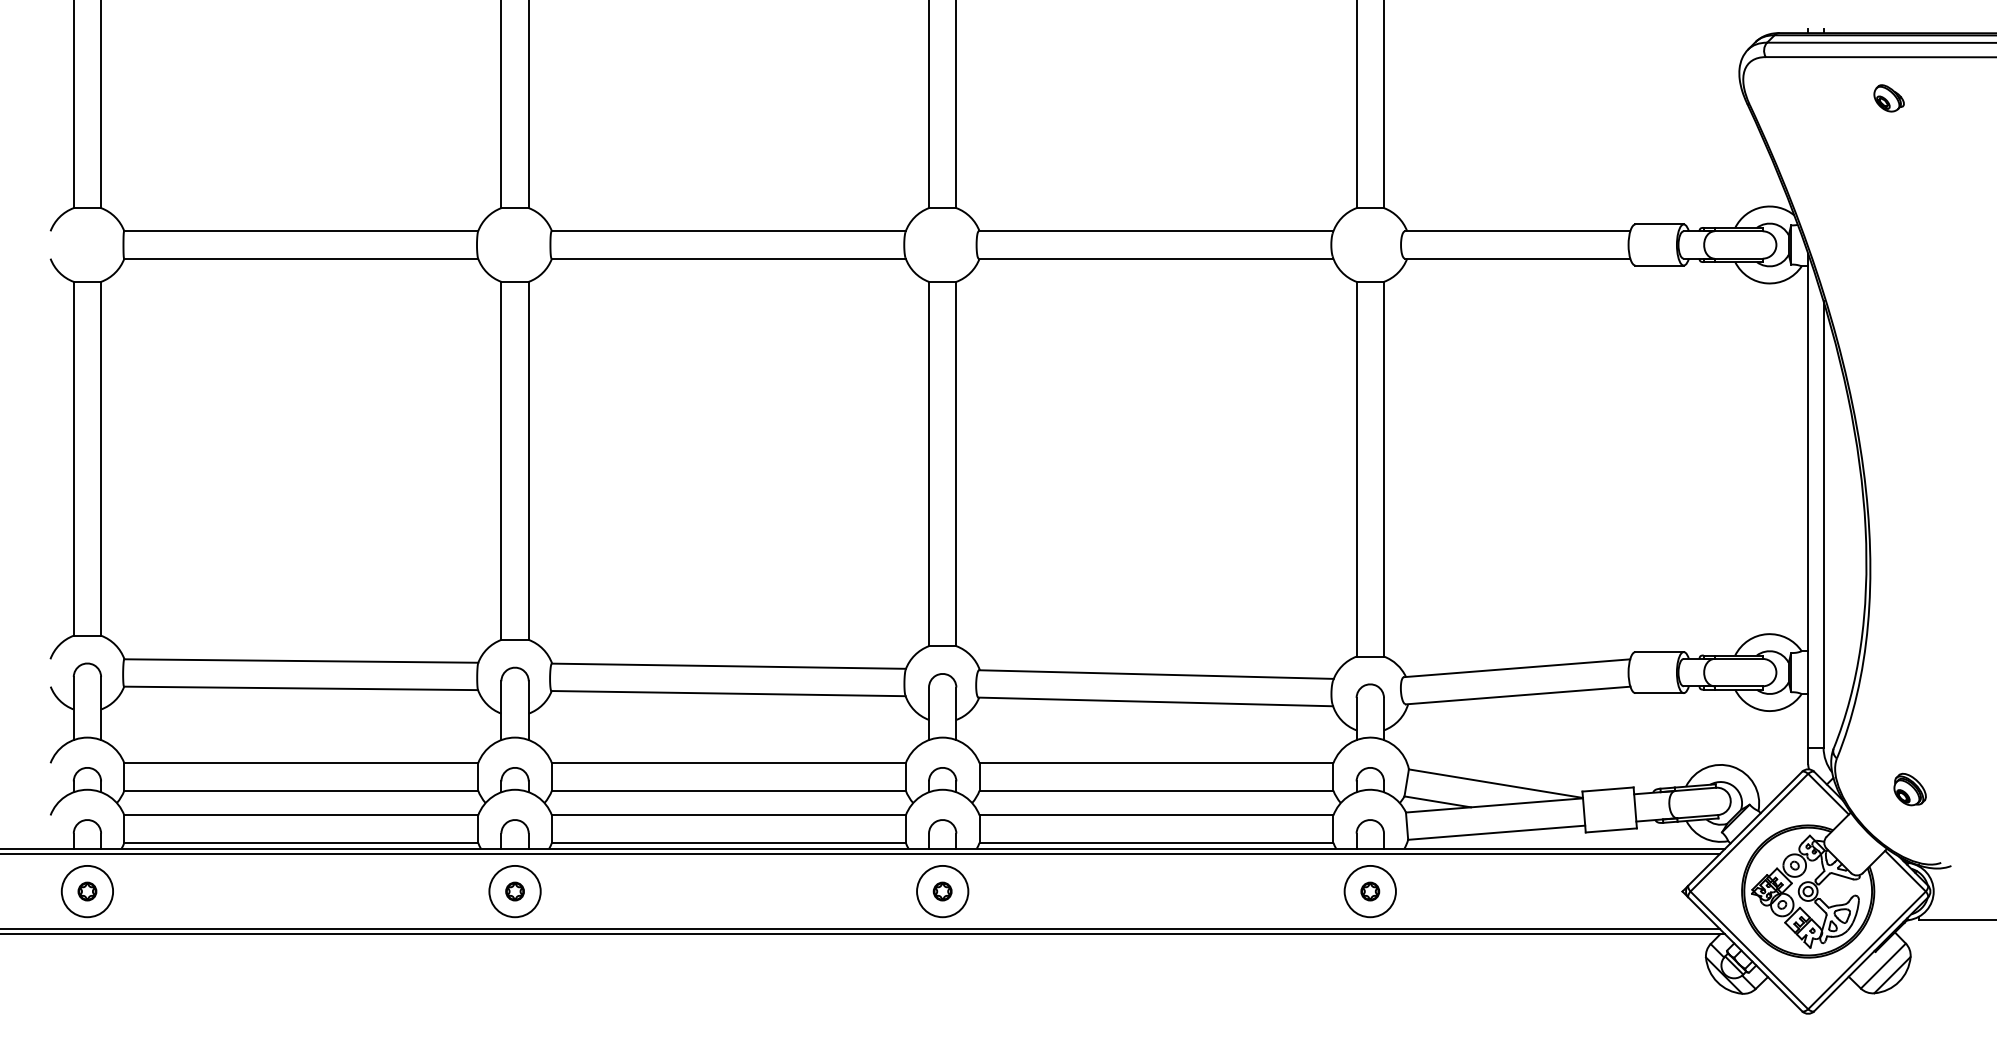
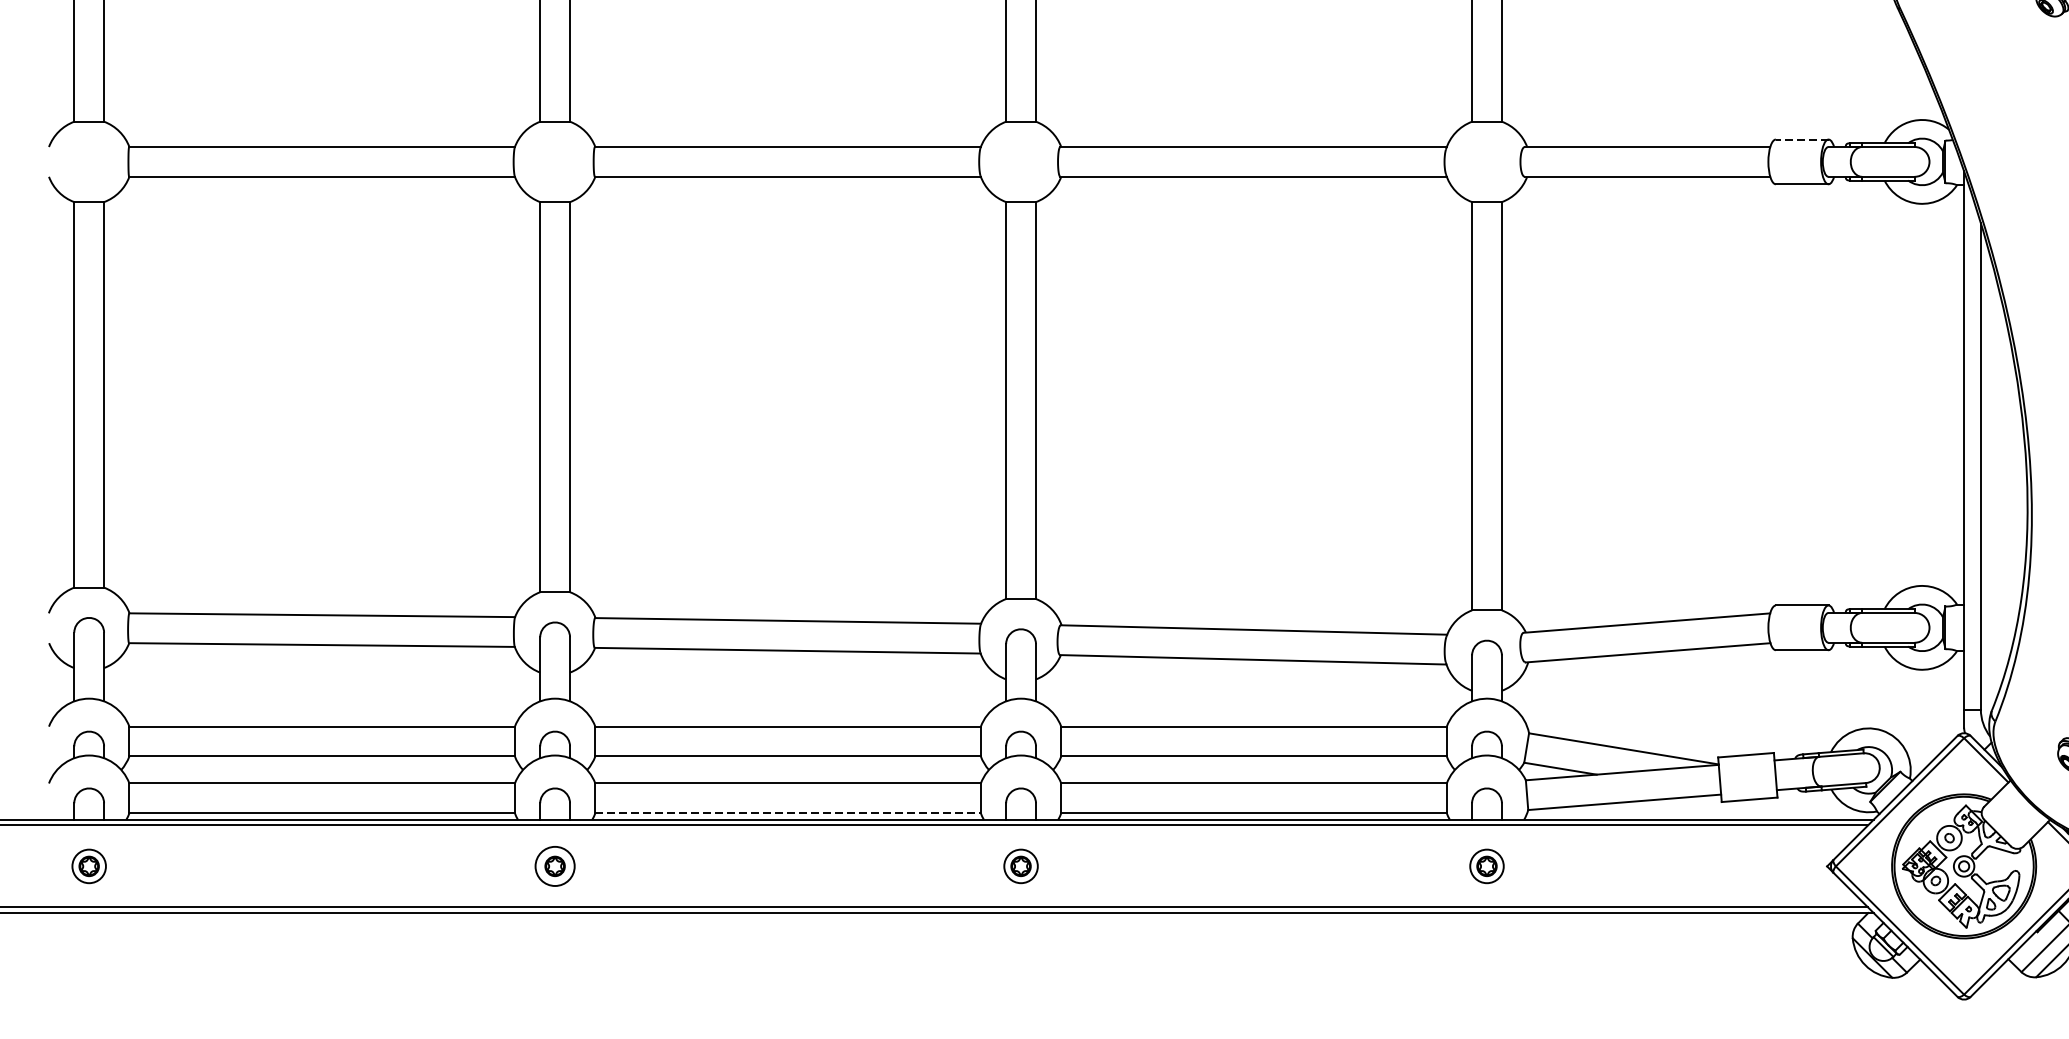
line: (1659, 224) -> (1802, 139), solid -> dashed
line: (728, 842) -> (787, 812), solid -> dashed
circle: (87, 891) -> (89, 866), size x0.6
circle: (514, 891) -> (554, 866), size x0.7
circle: (942, 891) -> (1020, 866), size x0.6
circle: (1369, 891) -> (1486, 866), size x0.6

